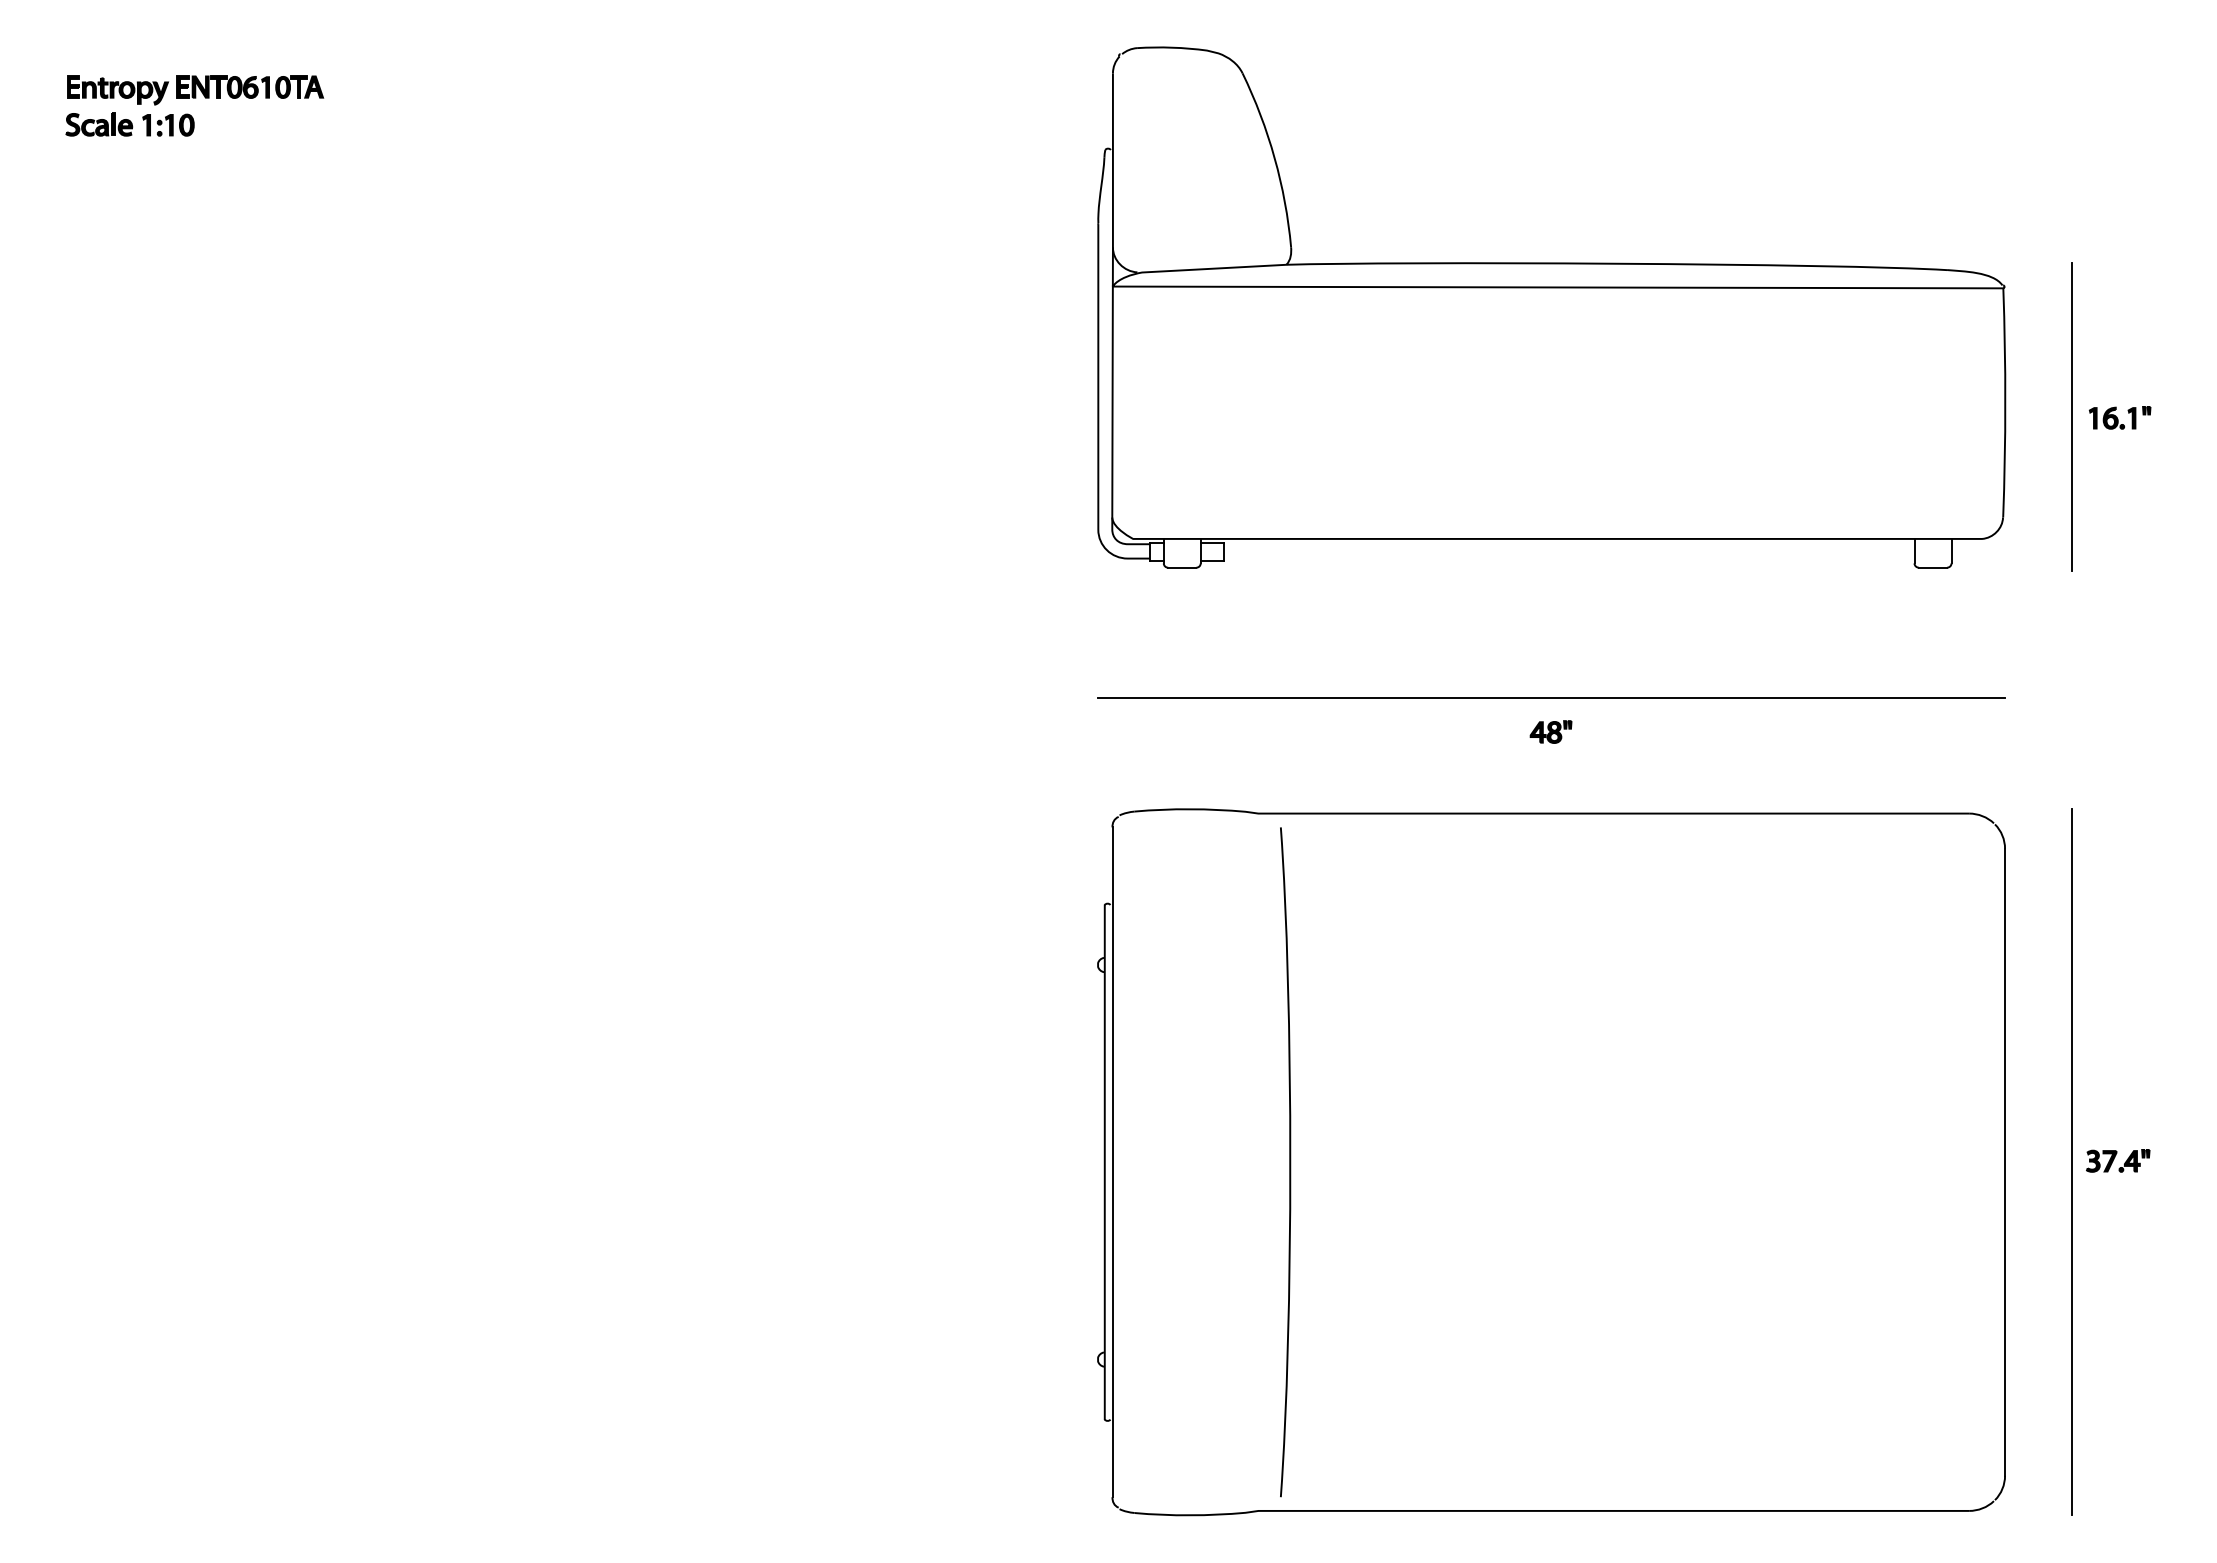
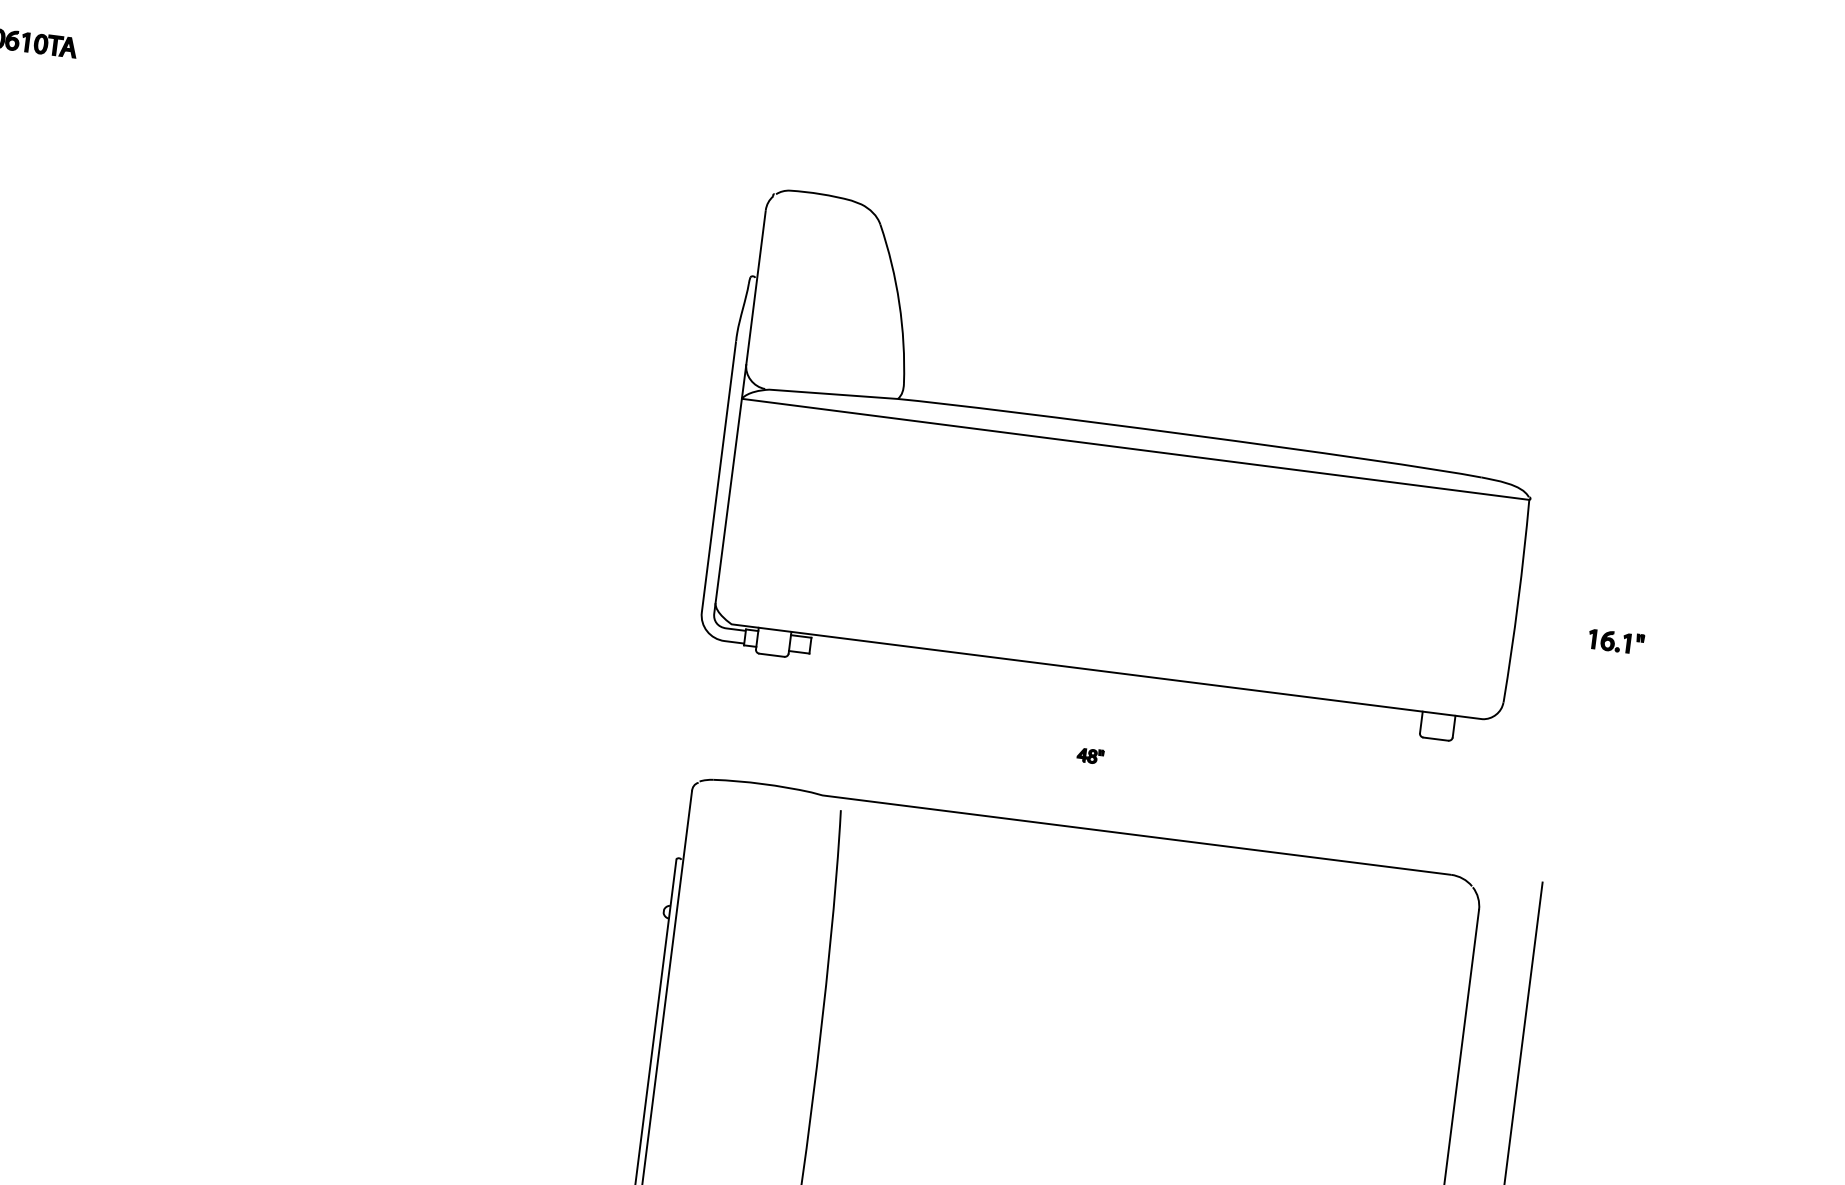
part: (1551, 307) -> (1127, 466), moved
line: (2071, 417) -> (1585, 535), removed
part: (2119, 417) -> (1615, 641), moved
line: (1551, 697) -> (1094, 725), removed
part: (1550, 731) -> (1090, 755), size x0.7

